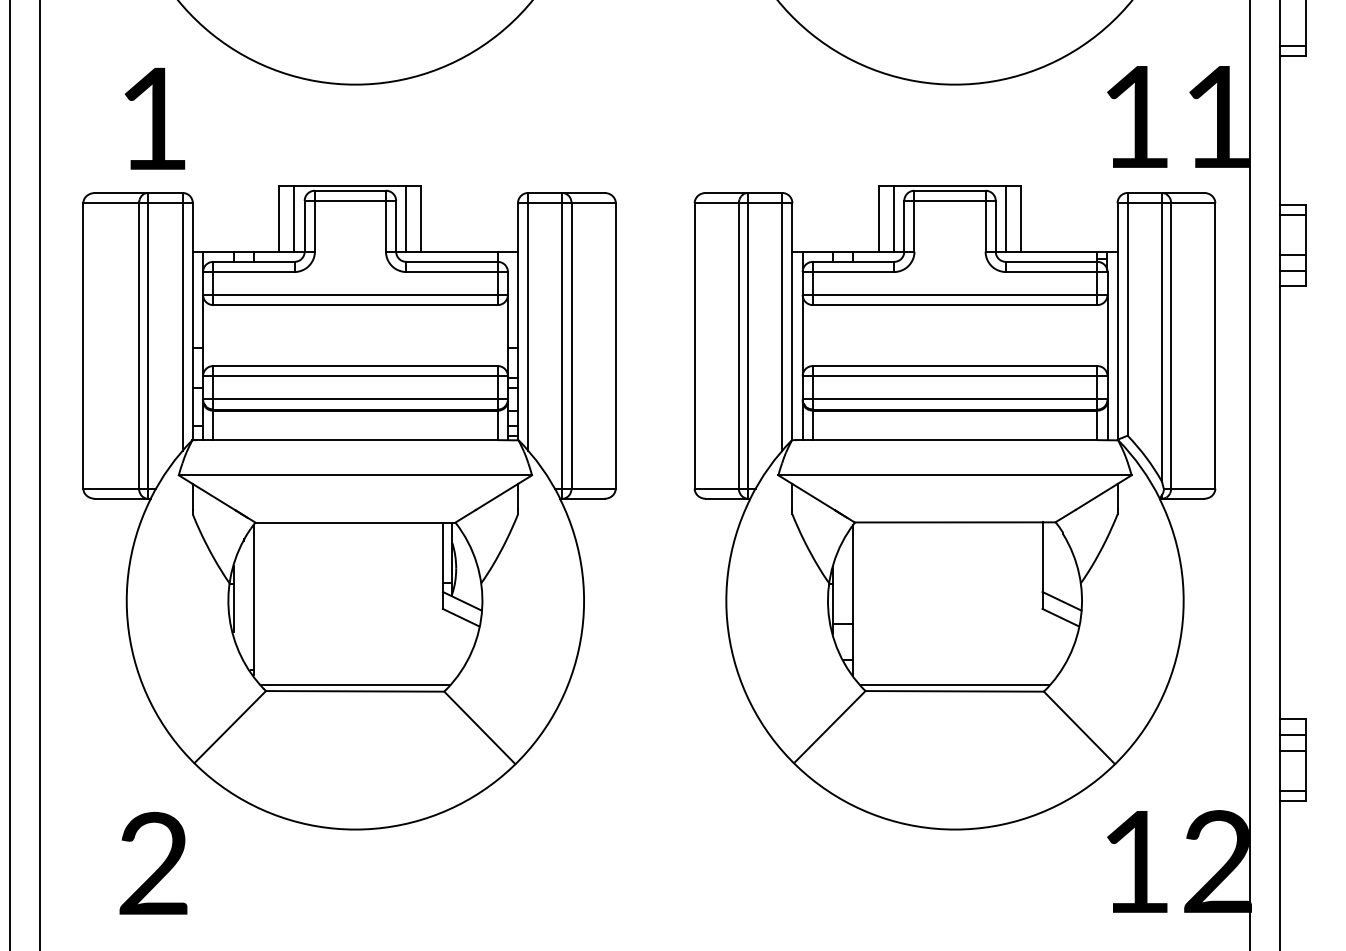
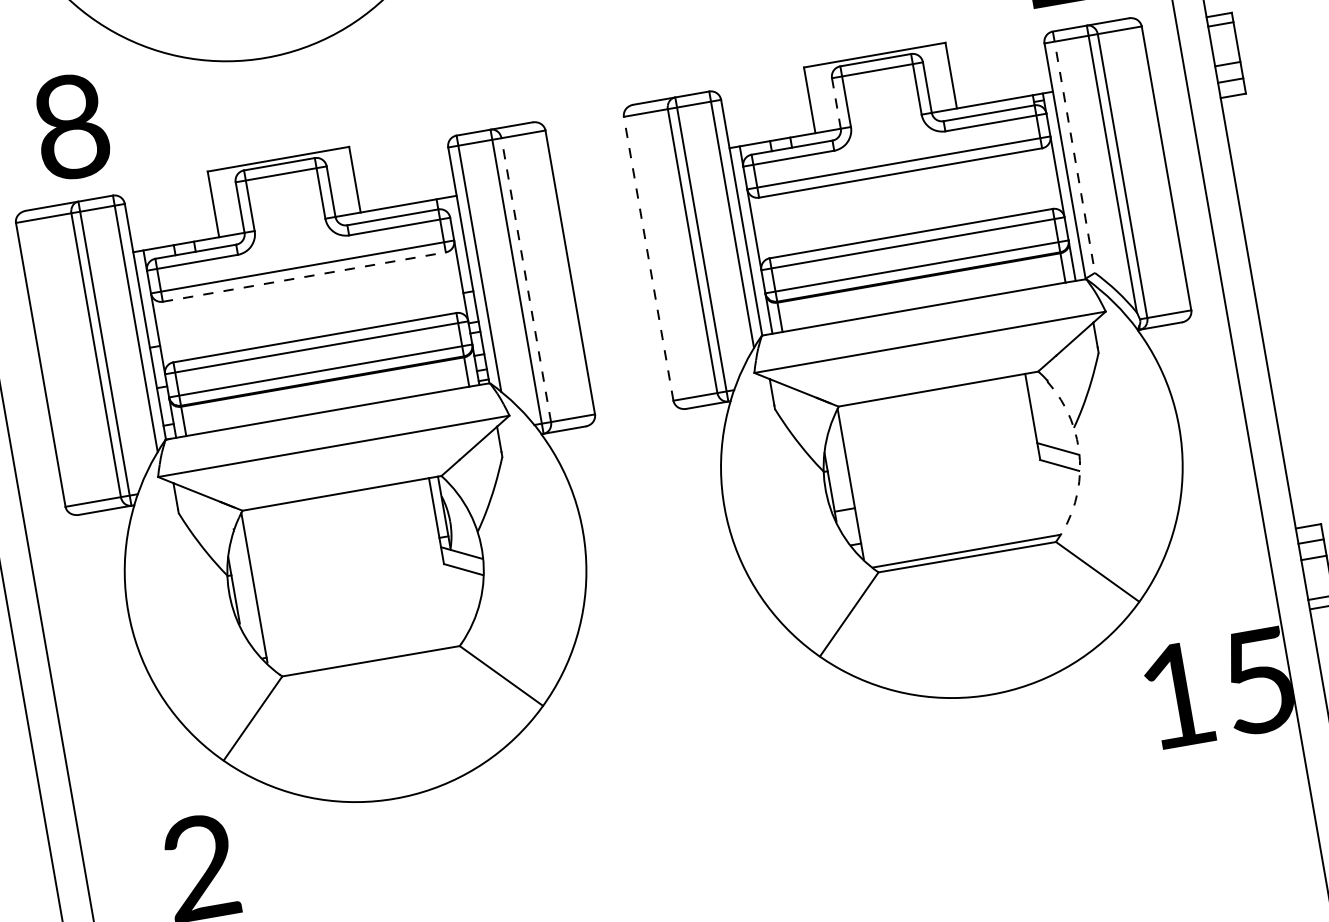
text: (153, 118) -> (71, 126), 1 -> 8
line: (294, 218) -> (228, 201), removed
line: (406, 218) -> (340, 182), removed
line: (894, 218) -> (825, 97), removed
line: (1005, 218) -> (935, 78), removed
line: (904, 226) -> (836, 103), solid -> dashed
line: (356, 305) -> (305, 277), solid -> dashed
line: (1127, 314) -> (1073, 152), solid -> dashed
line: (571, 345) -> (526, 279), solid -> dashed
line: (694, 345) -> (648, 258), solid -> dashed
arc: (1081, 616) -> (1080, 460), solid -> dashed
line: (355, 685) -> (370, 655), removed
text: (1217, 861) -> (1258, 680), 12 -> 15

